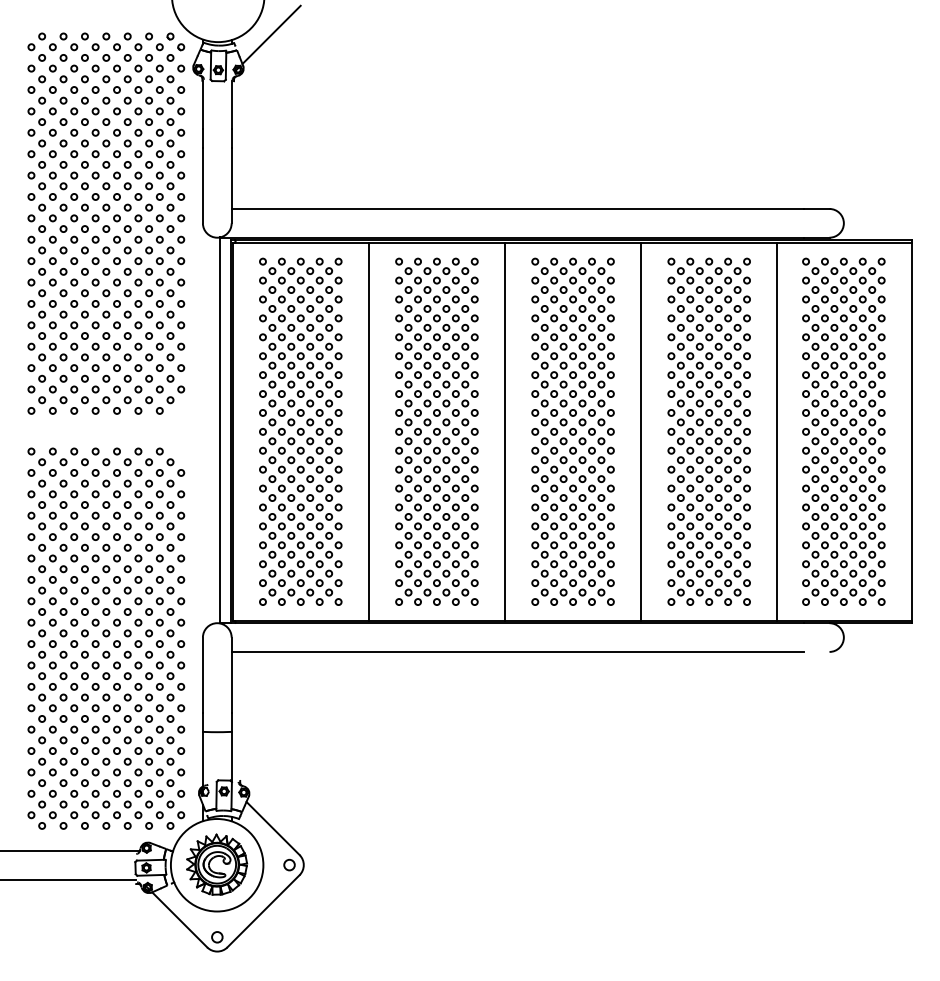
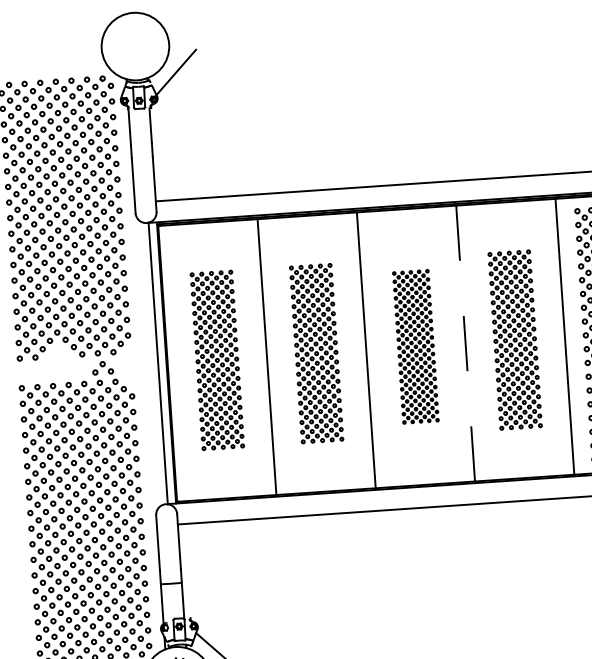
part: (84, 405) -> (102, 368), moved
part: (300, 431) -> (217, 360), size x0.7
part: (436, 431) -> (316, 353), size x0.7
part: (572, 431) -> (415, 346), size x0.6
line: (641, 431) -> (465, 343), solid -> dashed
part: (708, 431) -> (514, 339), size x0.7

